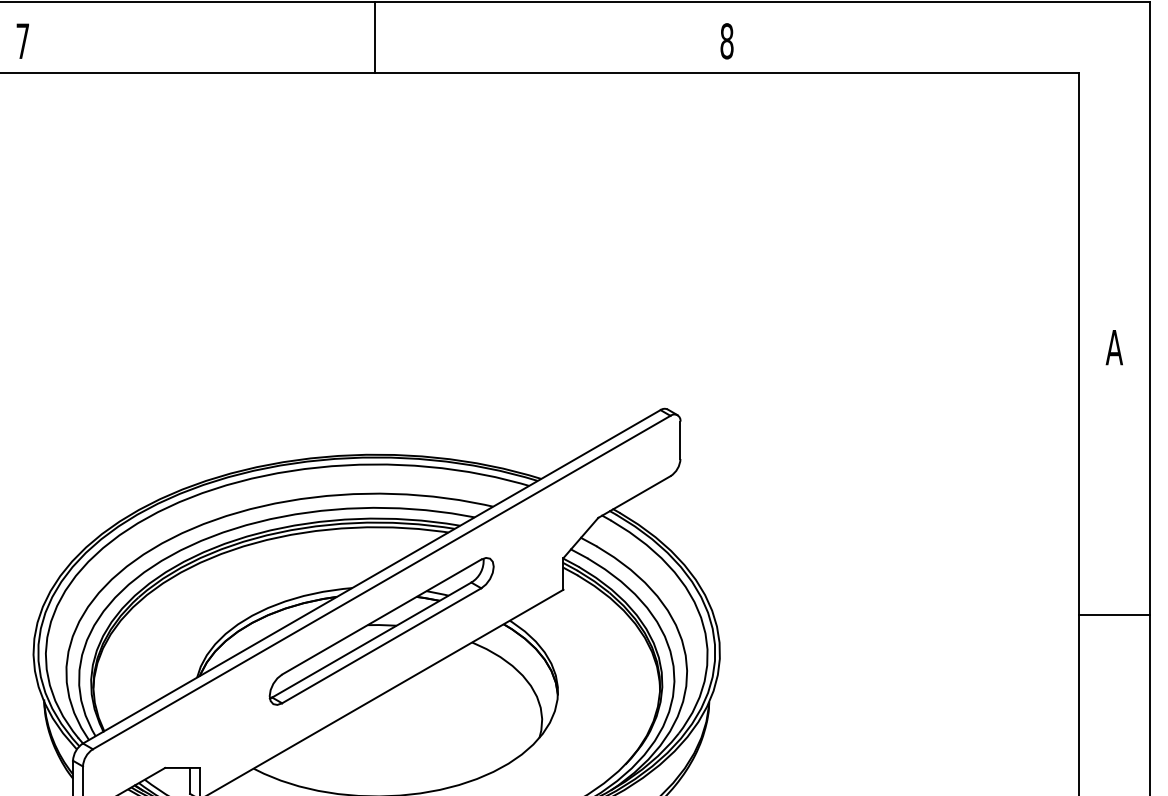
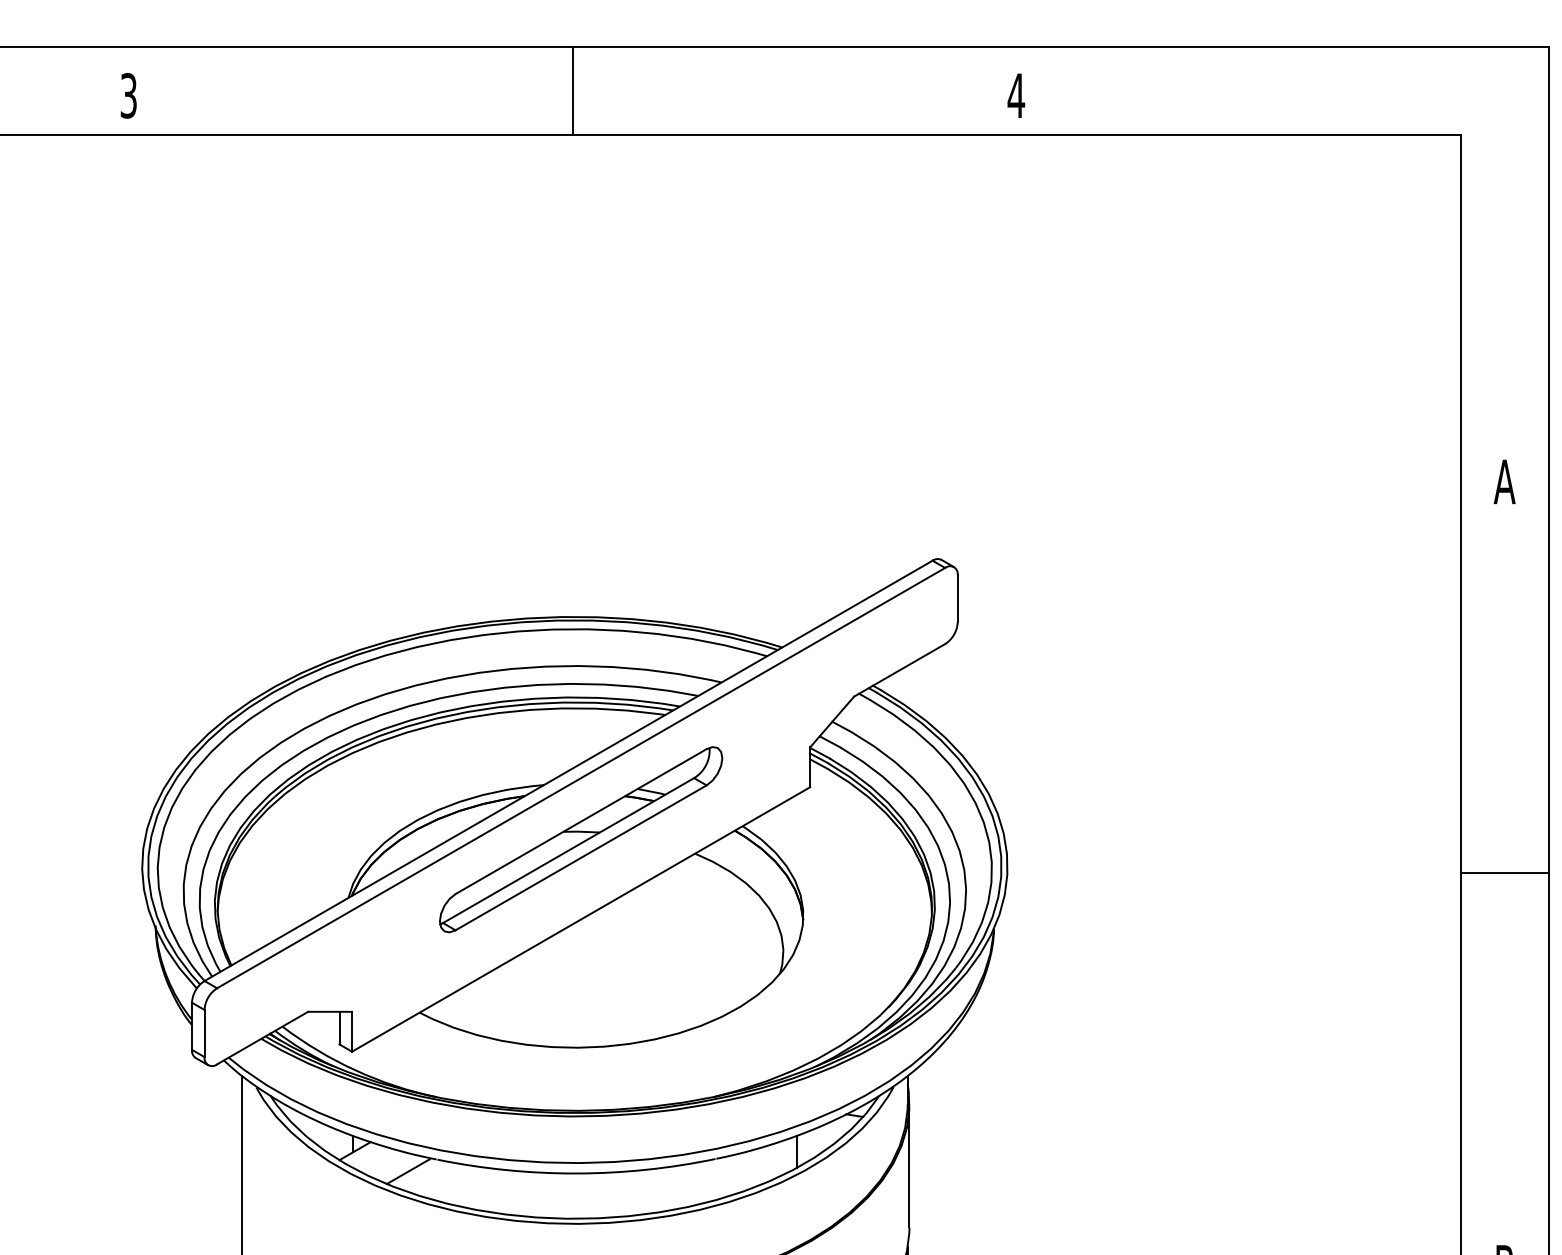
text: (22, 41) -> (128, 95), 7 -> 3
text: (727, 41) -> (1016, 95), 8 -> 4
line: (1114, 614) -> (1504, 872), moved

